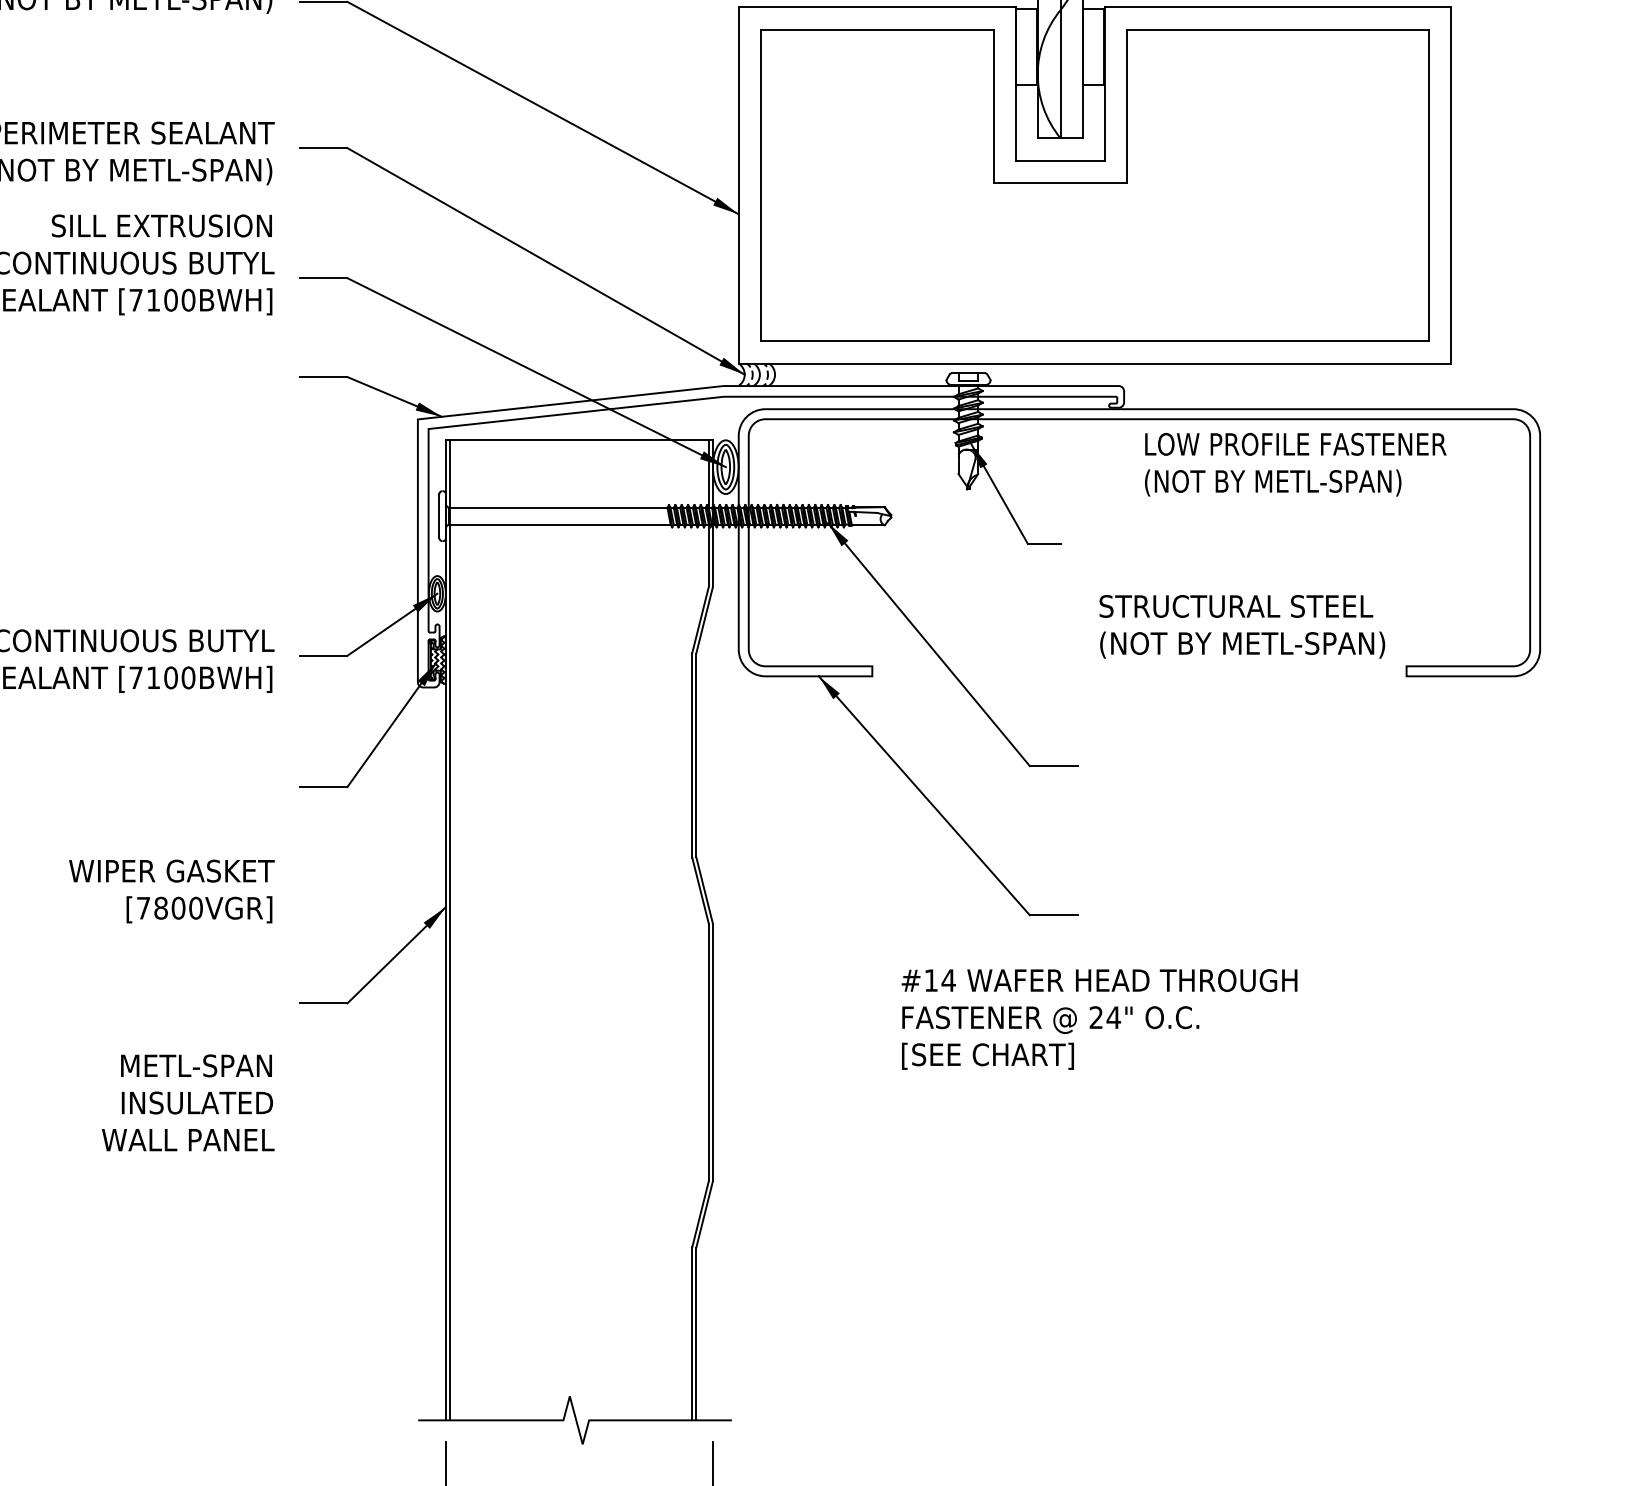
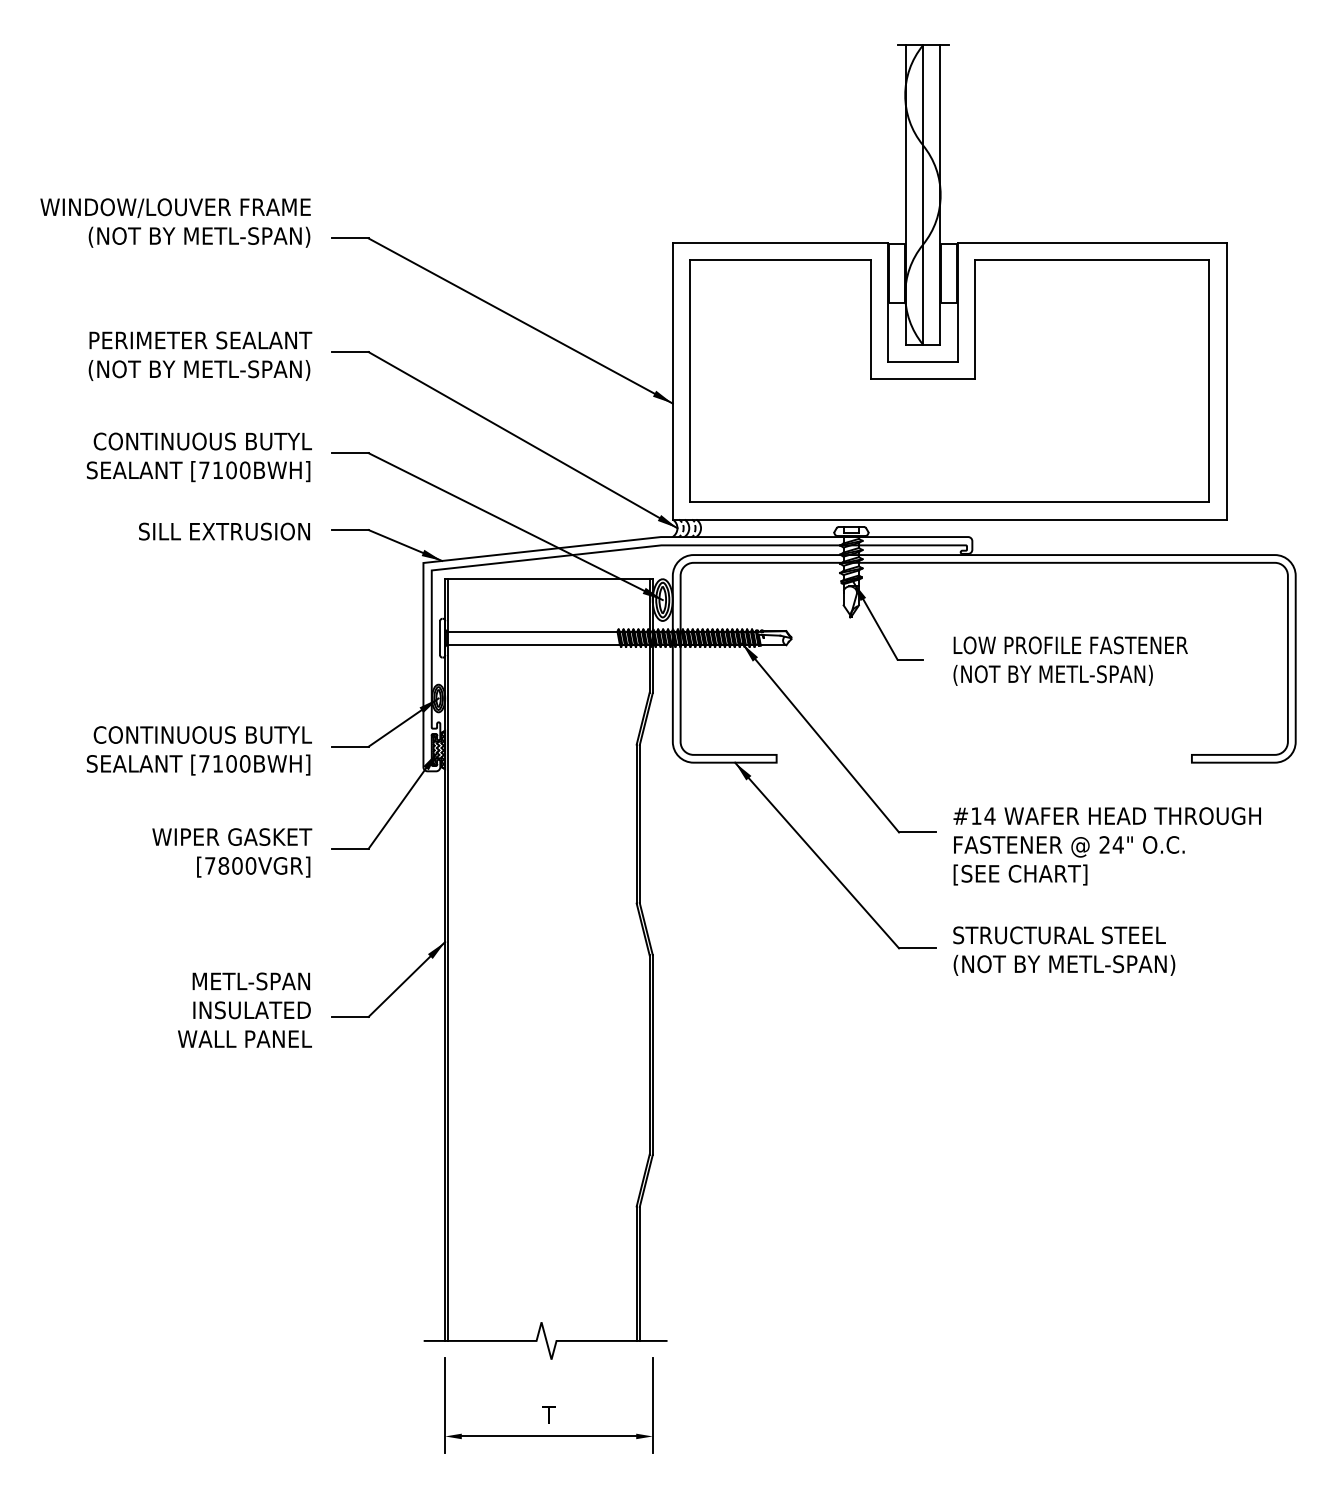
text: (161, 225) -> (224, 531), moved
text: (1295, 463) -> (1070, 660), moved
text: (1242, 625) -> (1064, 950), moved
text: (172, 890) -> (232, 852), moved
text: (1098, 1019) -> (1106, 846), moved
text: (187, 1101) -> (244, 1009), moved

